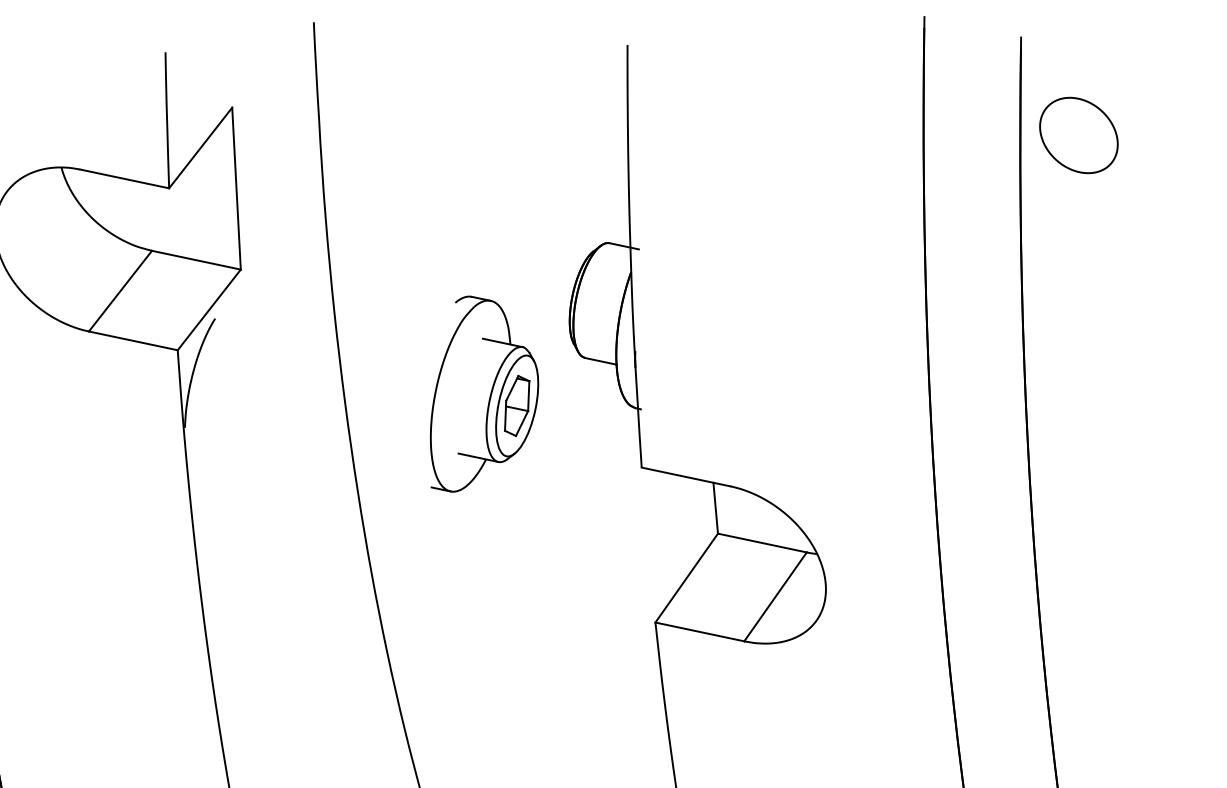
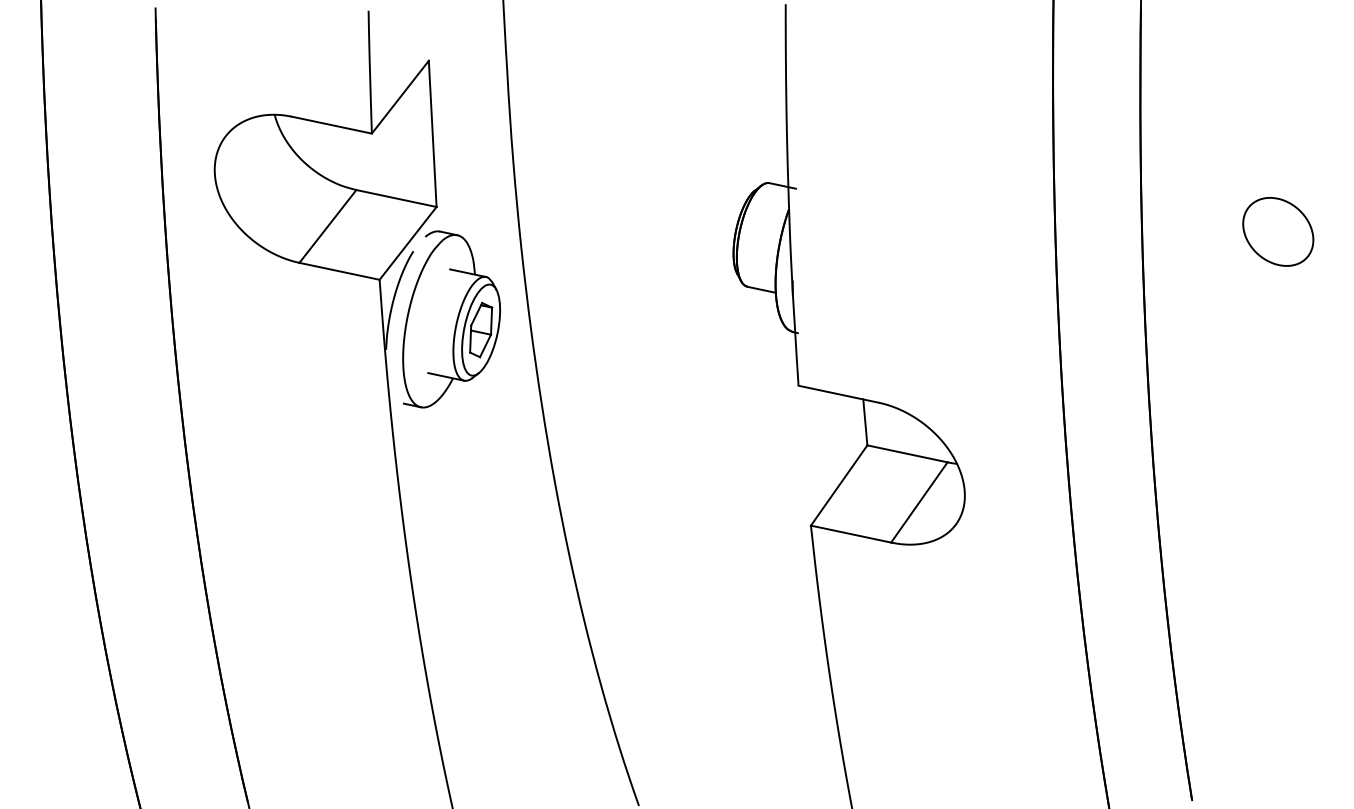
part: (1079, 135) -> (1278, 231), moved
part: (484, 394) -> (451, 319), moved

